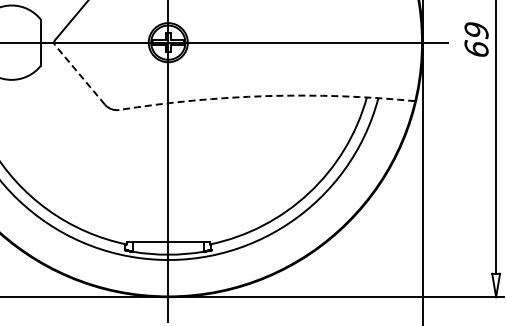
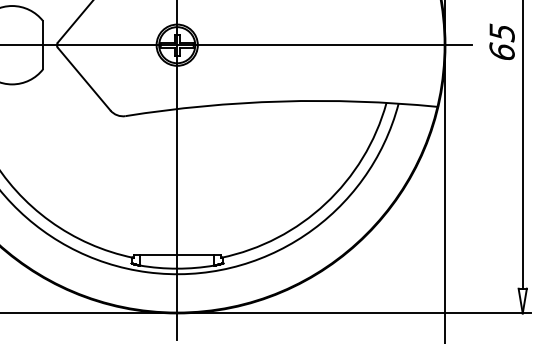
text: (476, 31) -> (502, 33), 69 -> 65
line: (79, 74) -> (83, 78), dashed -> solid
arc: (266, 96) -> (280, 101), dashed -> solid

